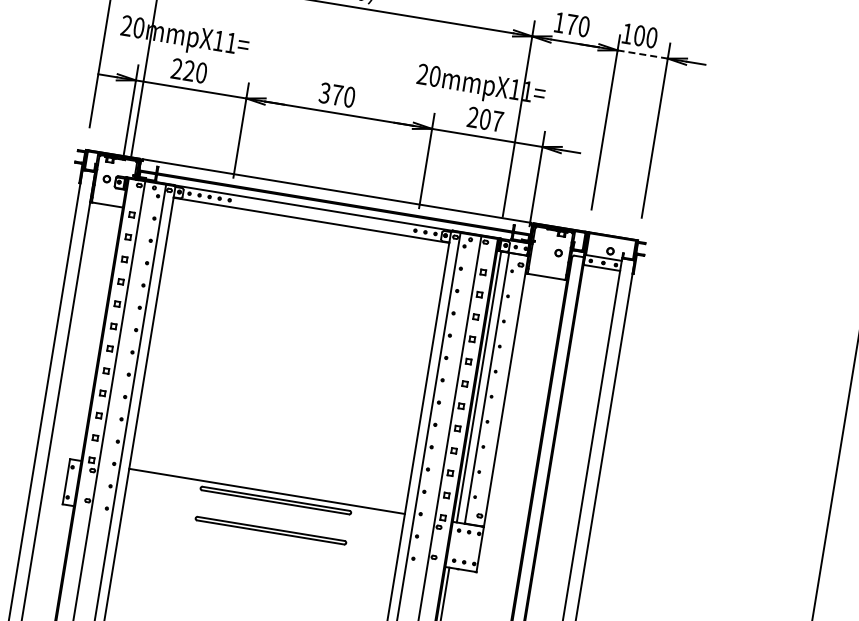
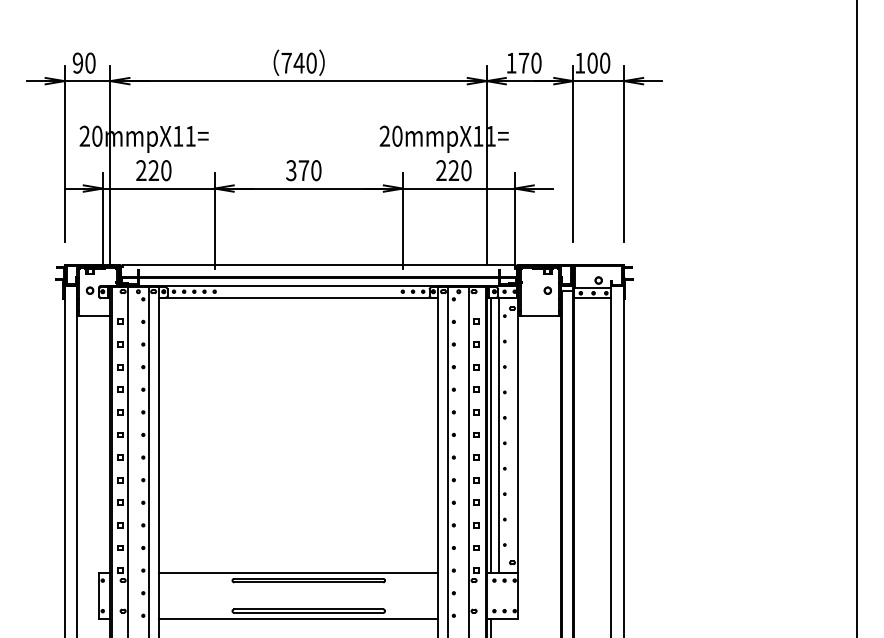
line: (643, 55) -> (599, 81), dashed -> solid
text: (490, 120) -> (459, 170), 207 -> 220
line: (259, 536) -> (298, 618), added

